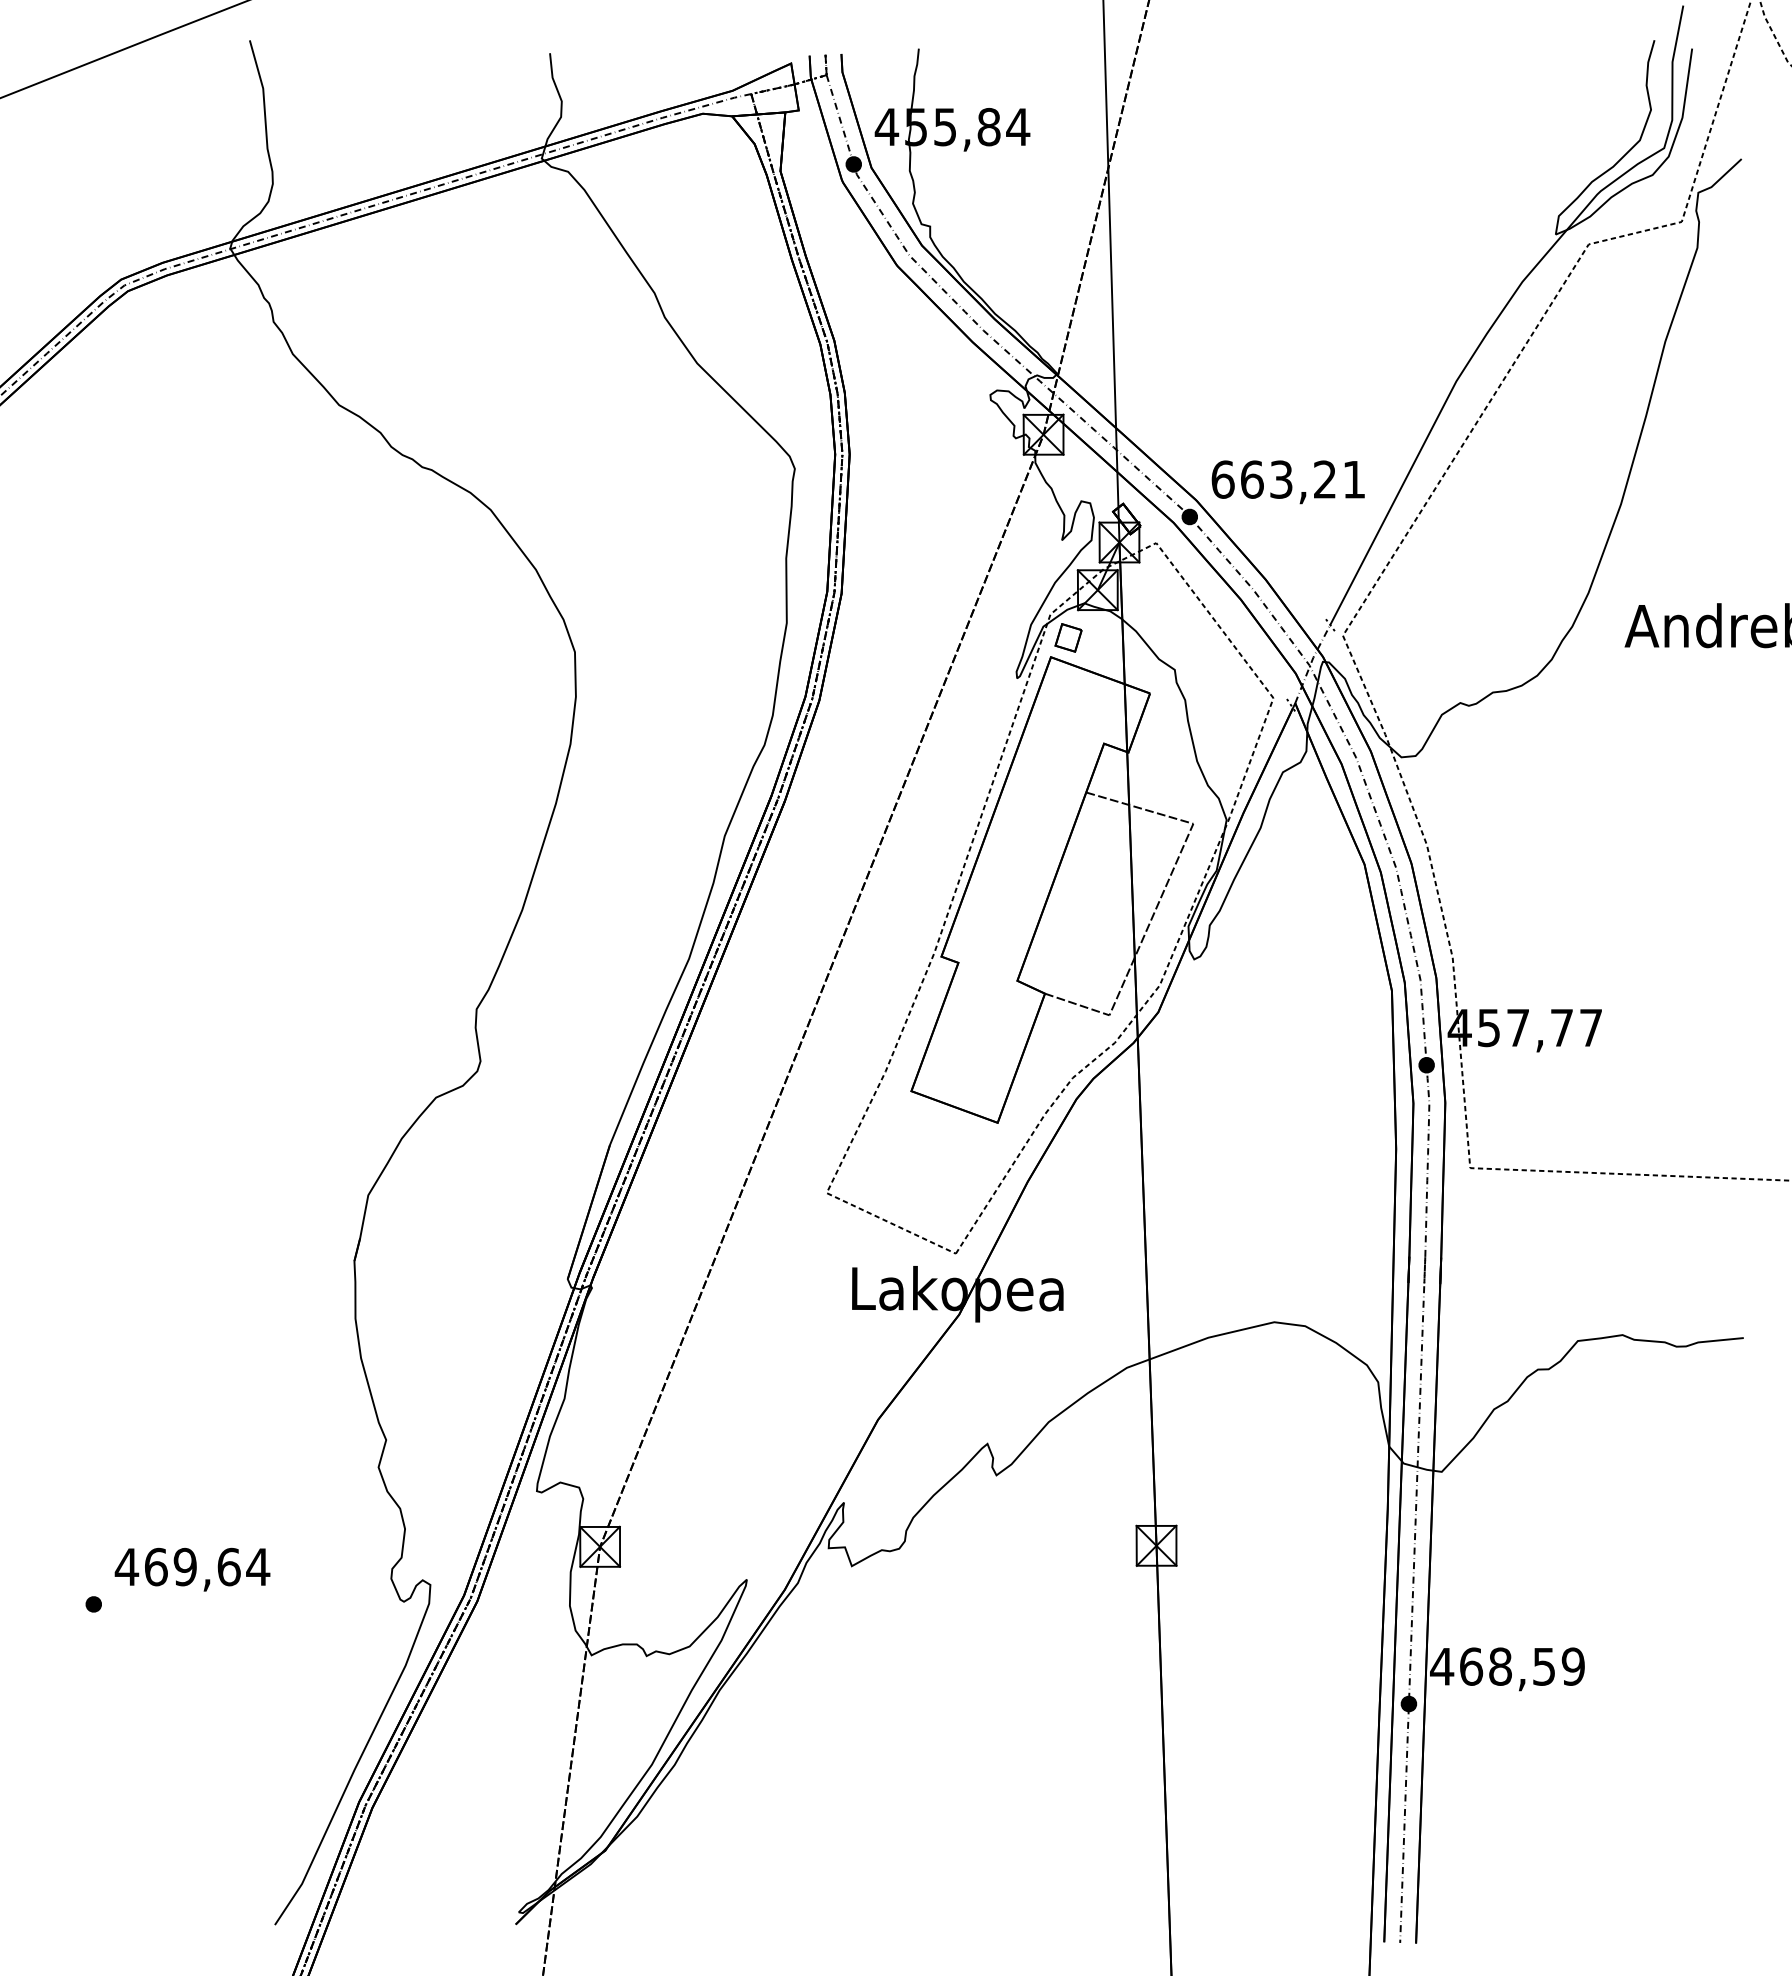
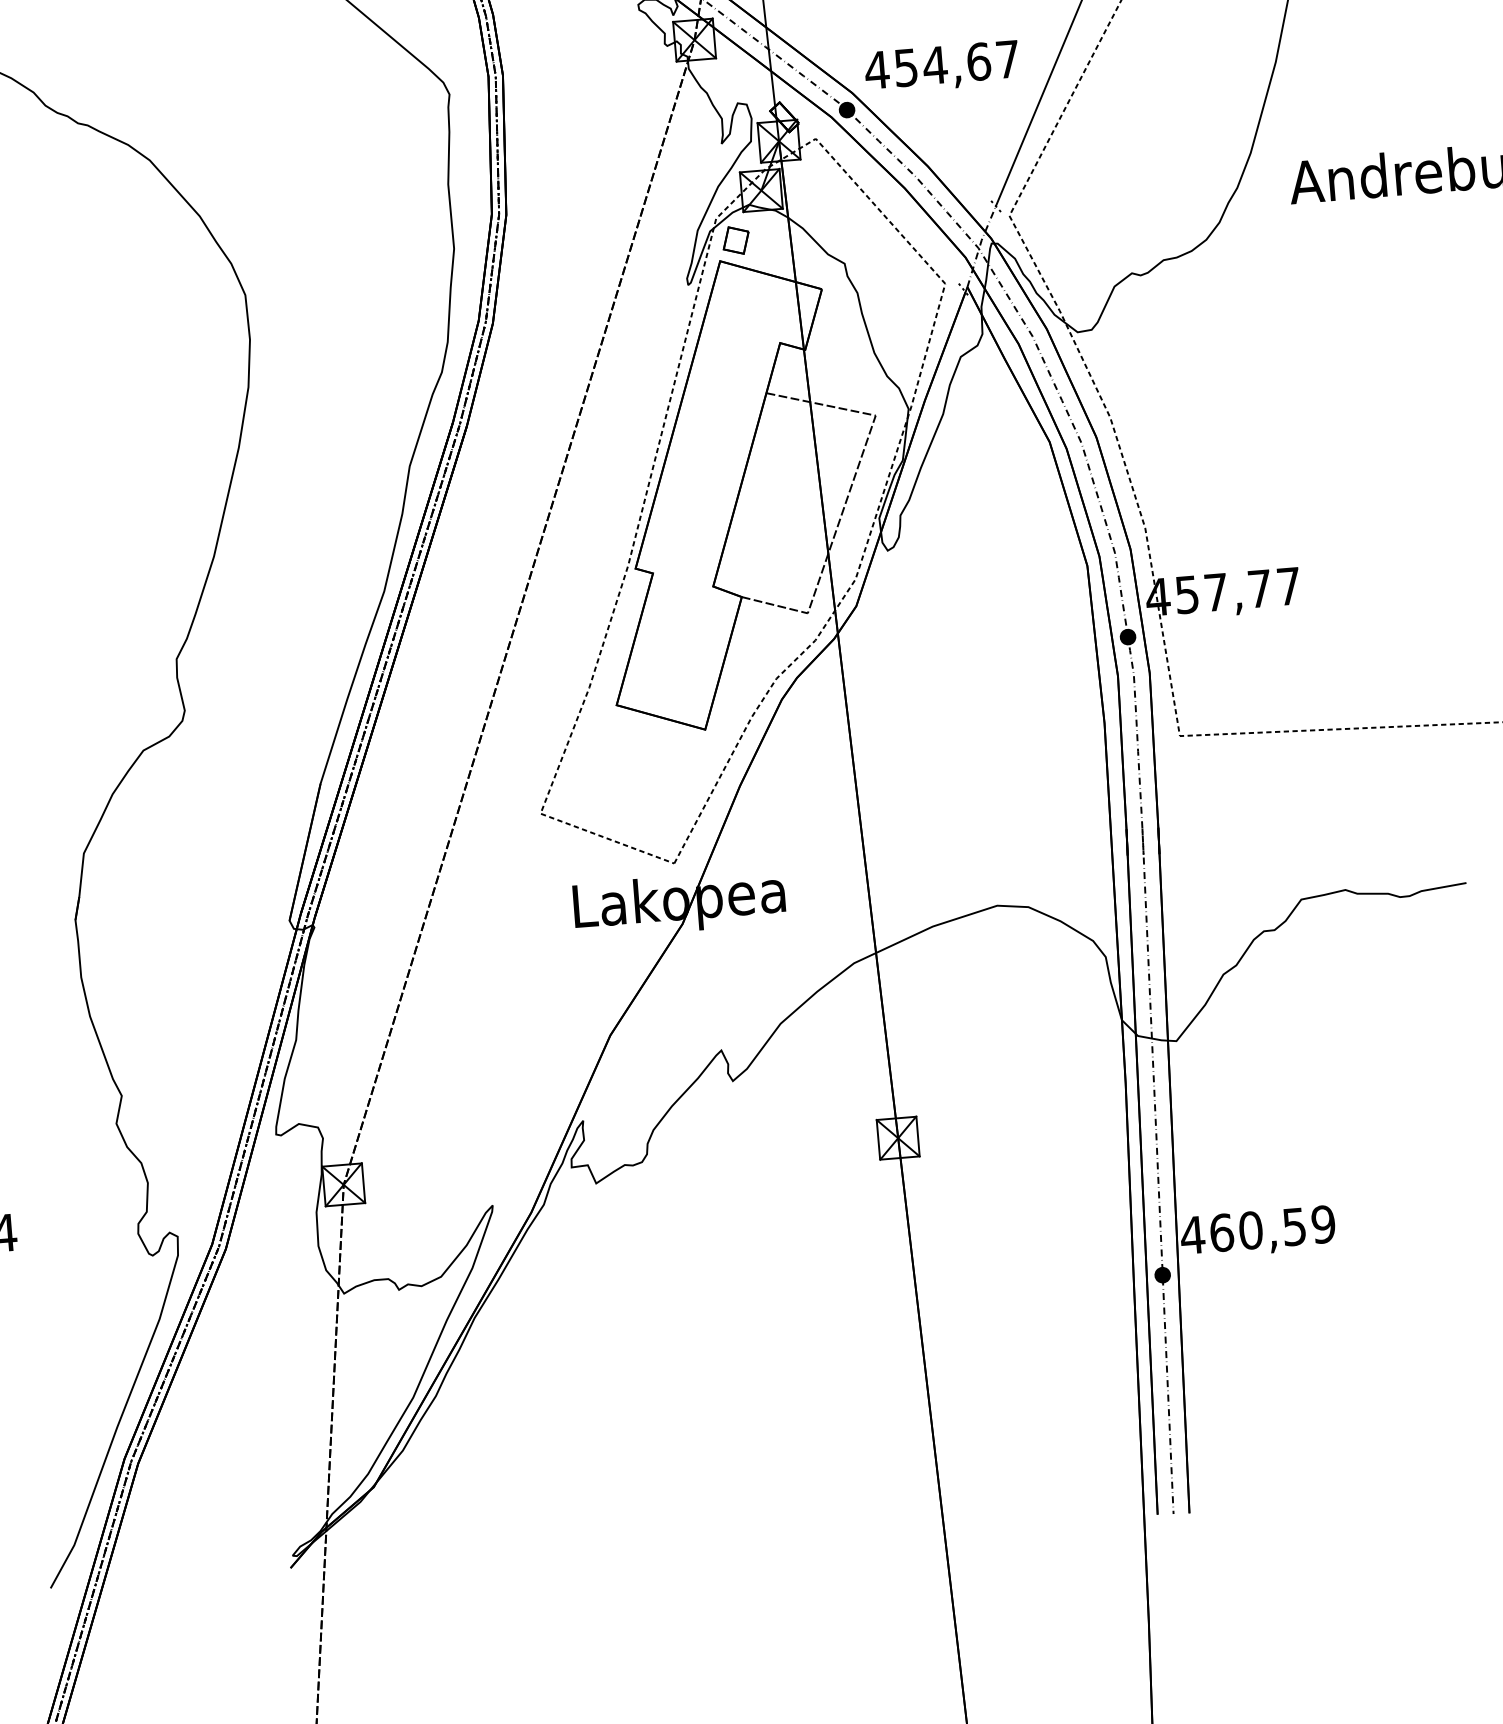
text: (1287, 479) -> (941, 64), 663,21 -> 454,67
text: (1500, 1666) -> (1250, 1230), 468,59 -> 460,59

